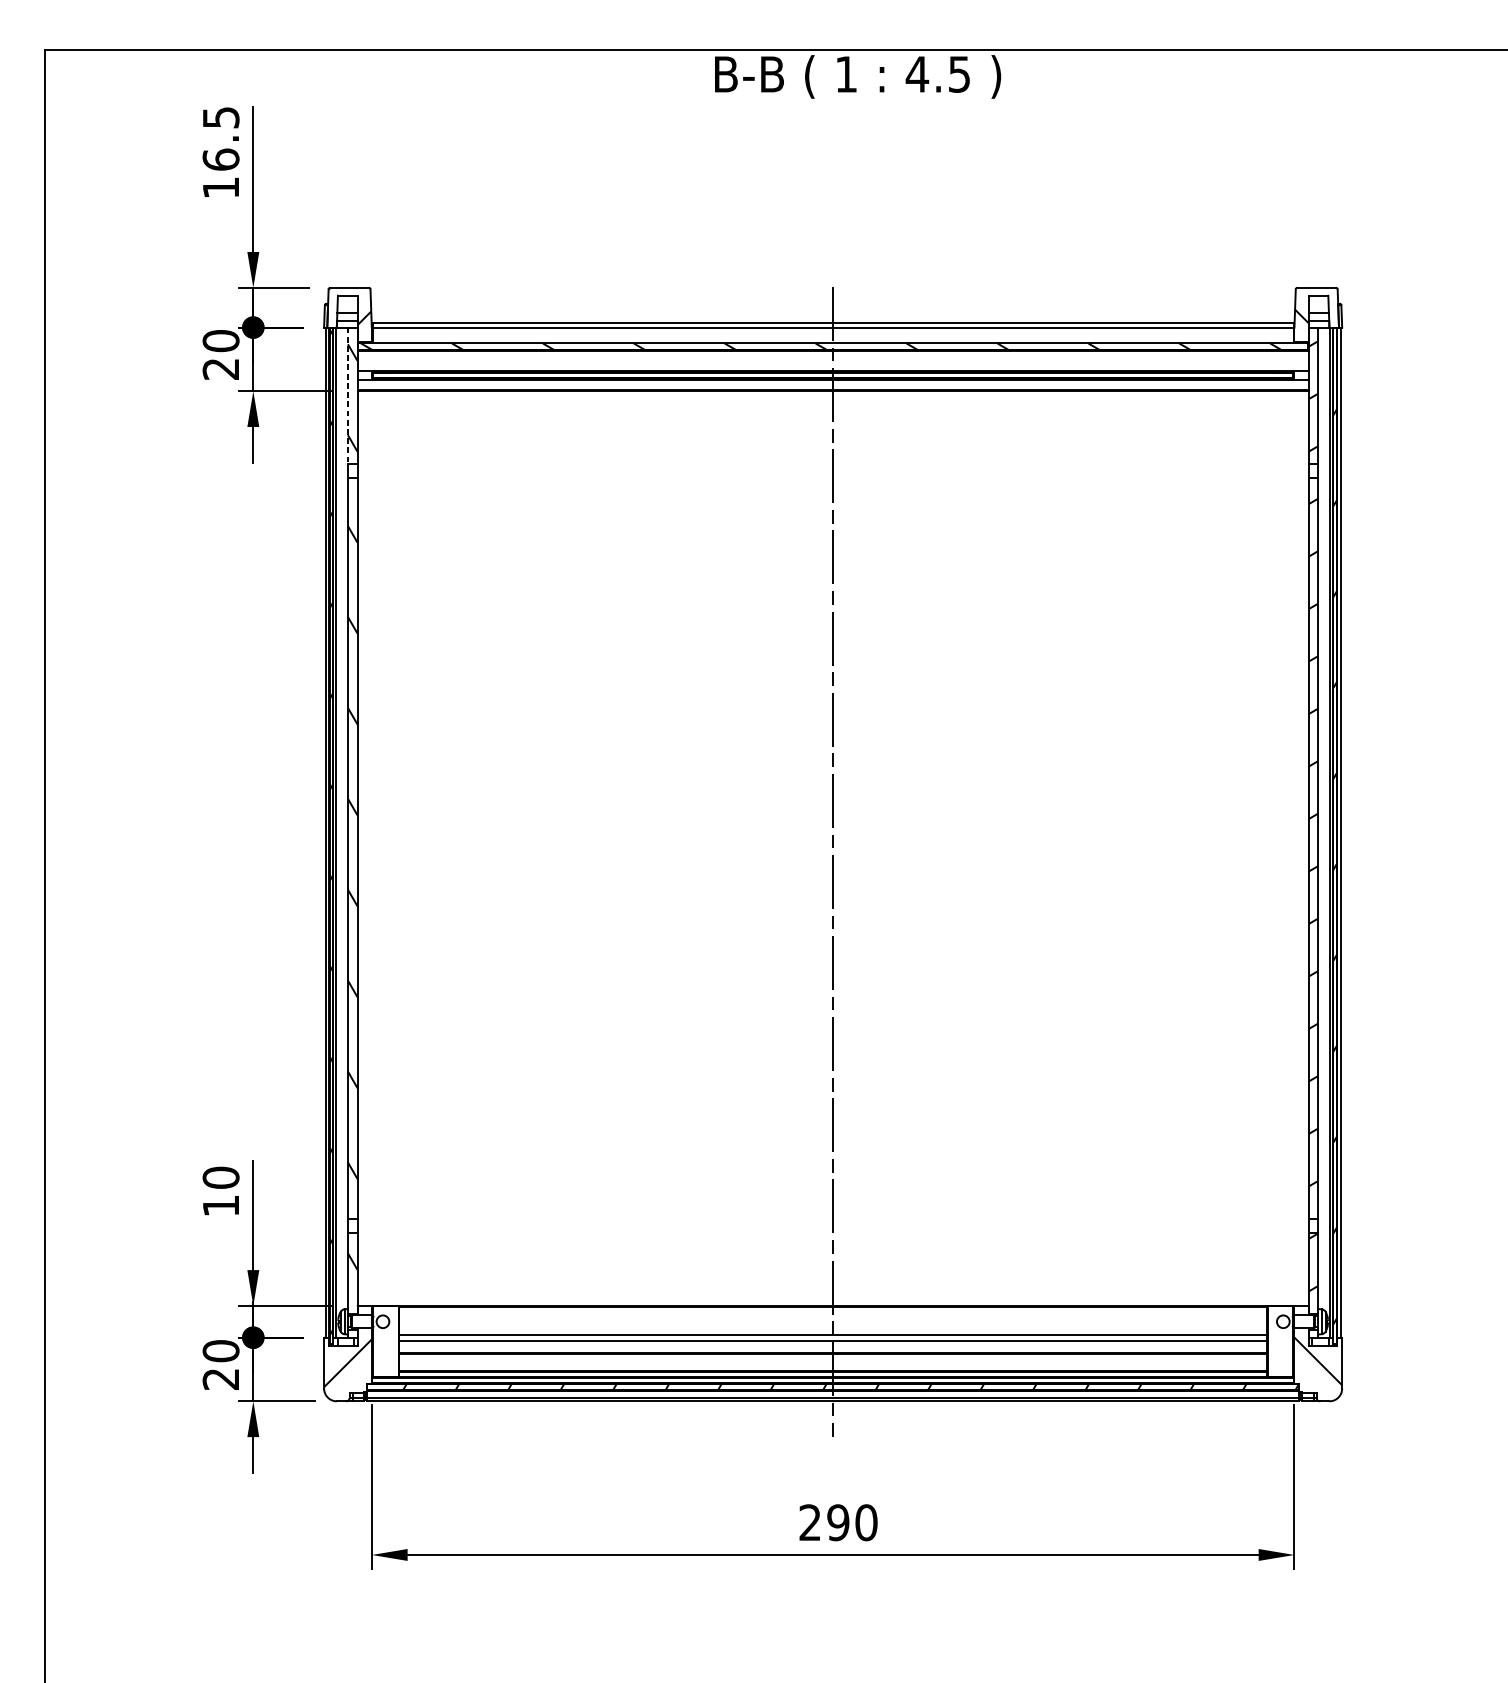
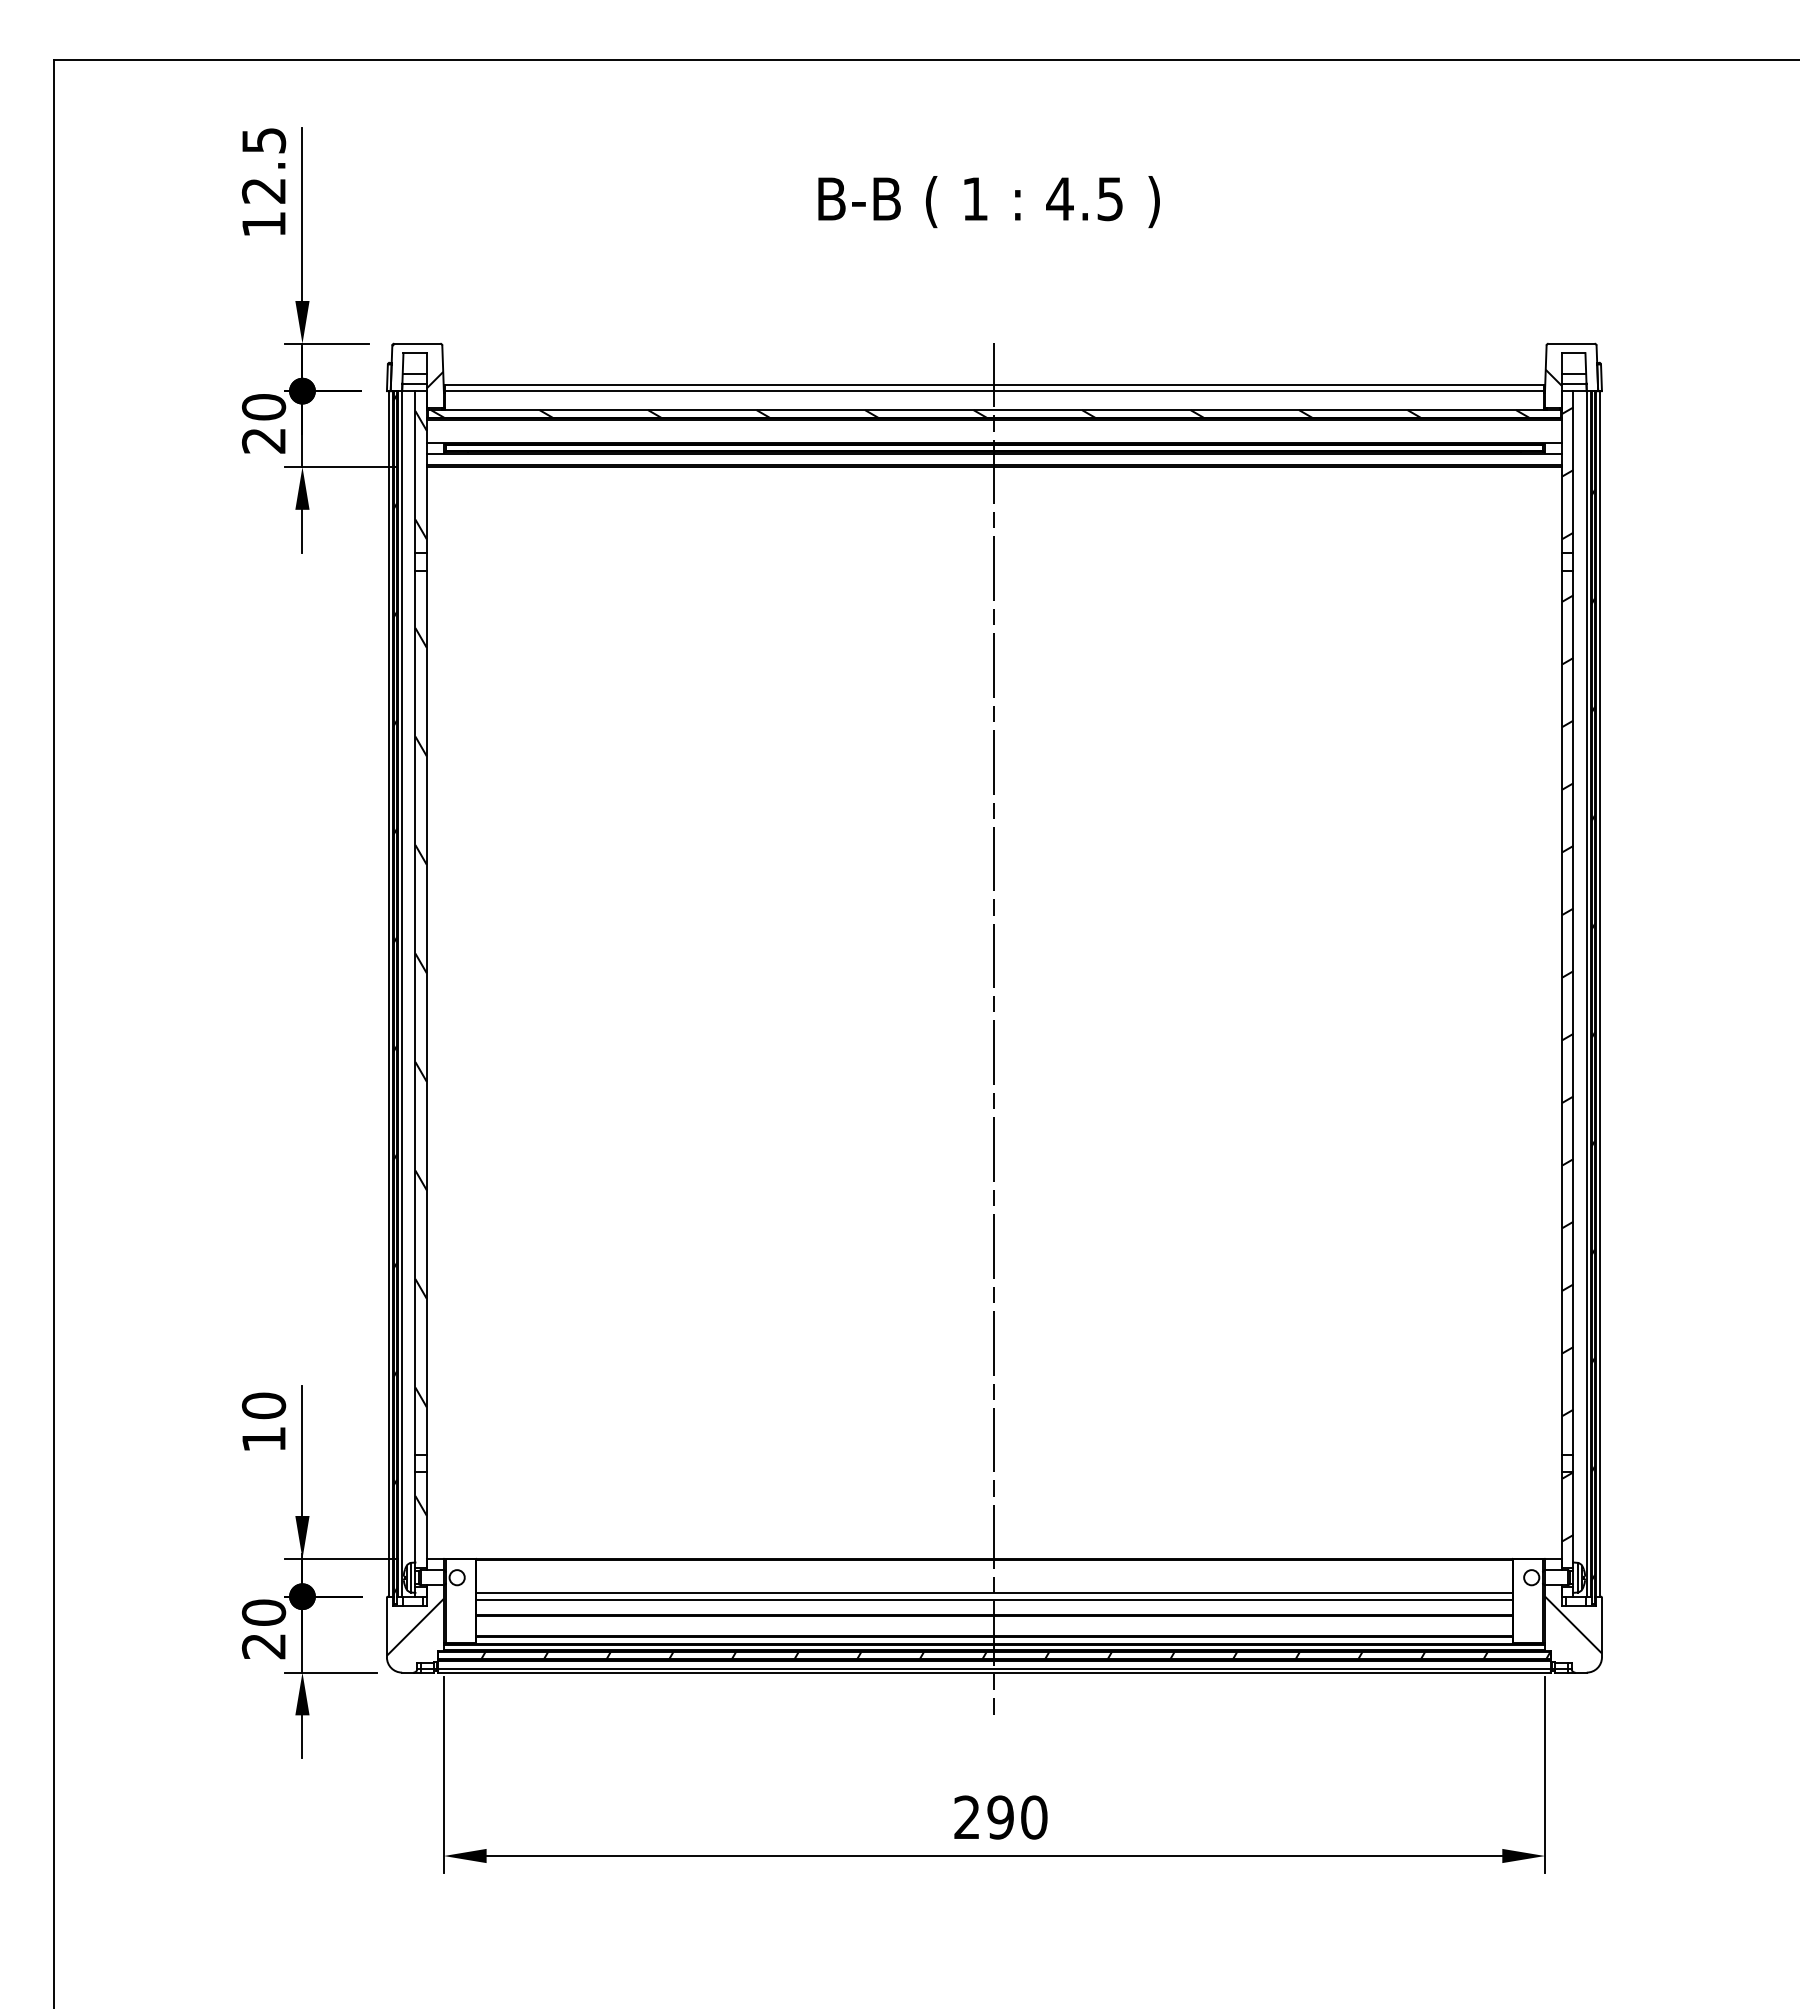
text: (857, 77) -> (988, 202), moved
text: (220, 159) -> (263, 190), 16.5 -> 12.5
line: (348, 395) -> (415, 472), dashed -> solid

